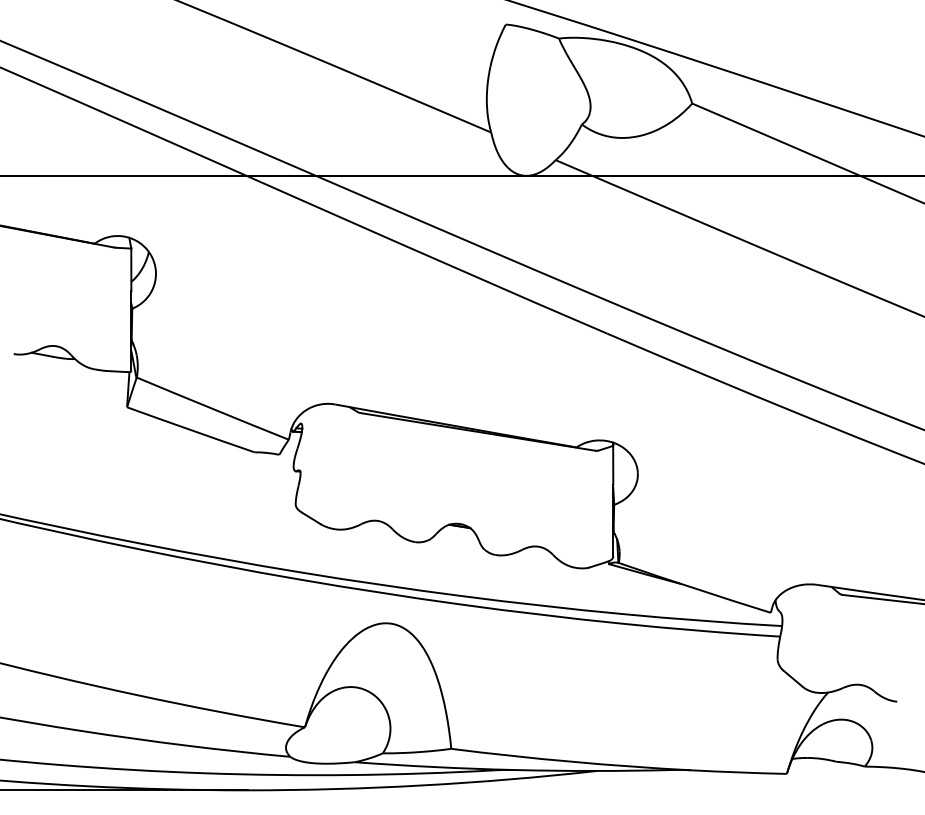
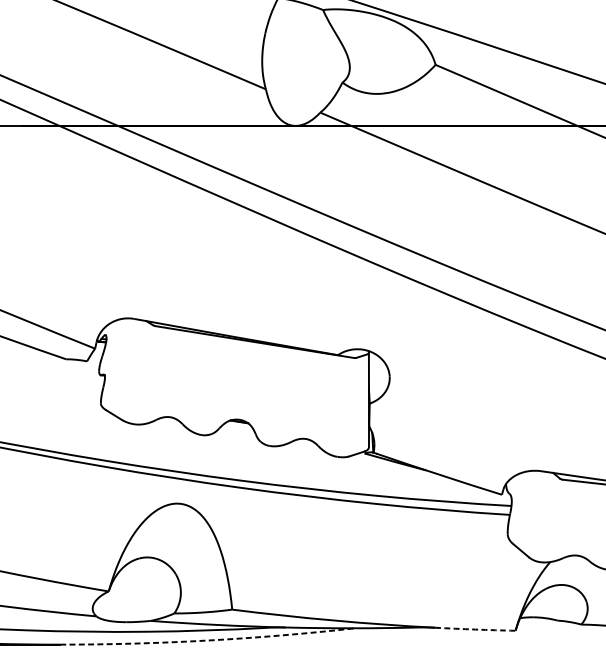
arc: (739, 772) -> (475, 629), solid -> dashed
arc: (422, 785) -> (207, 640), solid -> dashed

